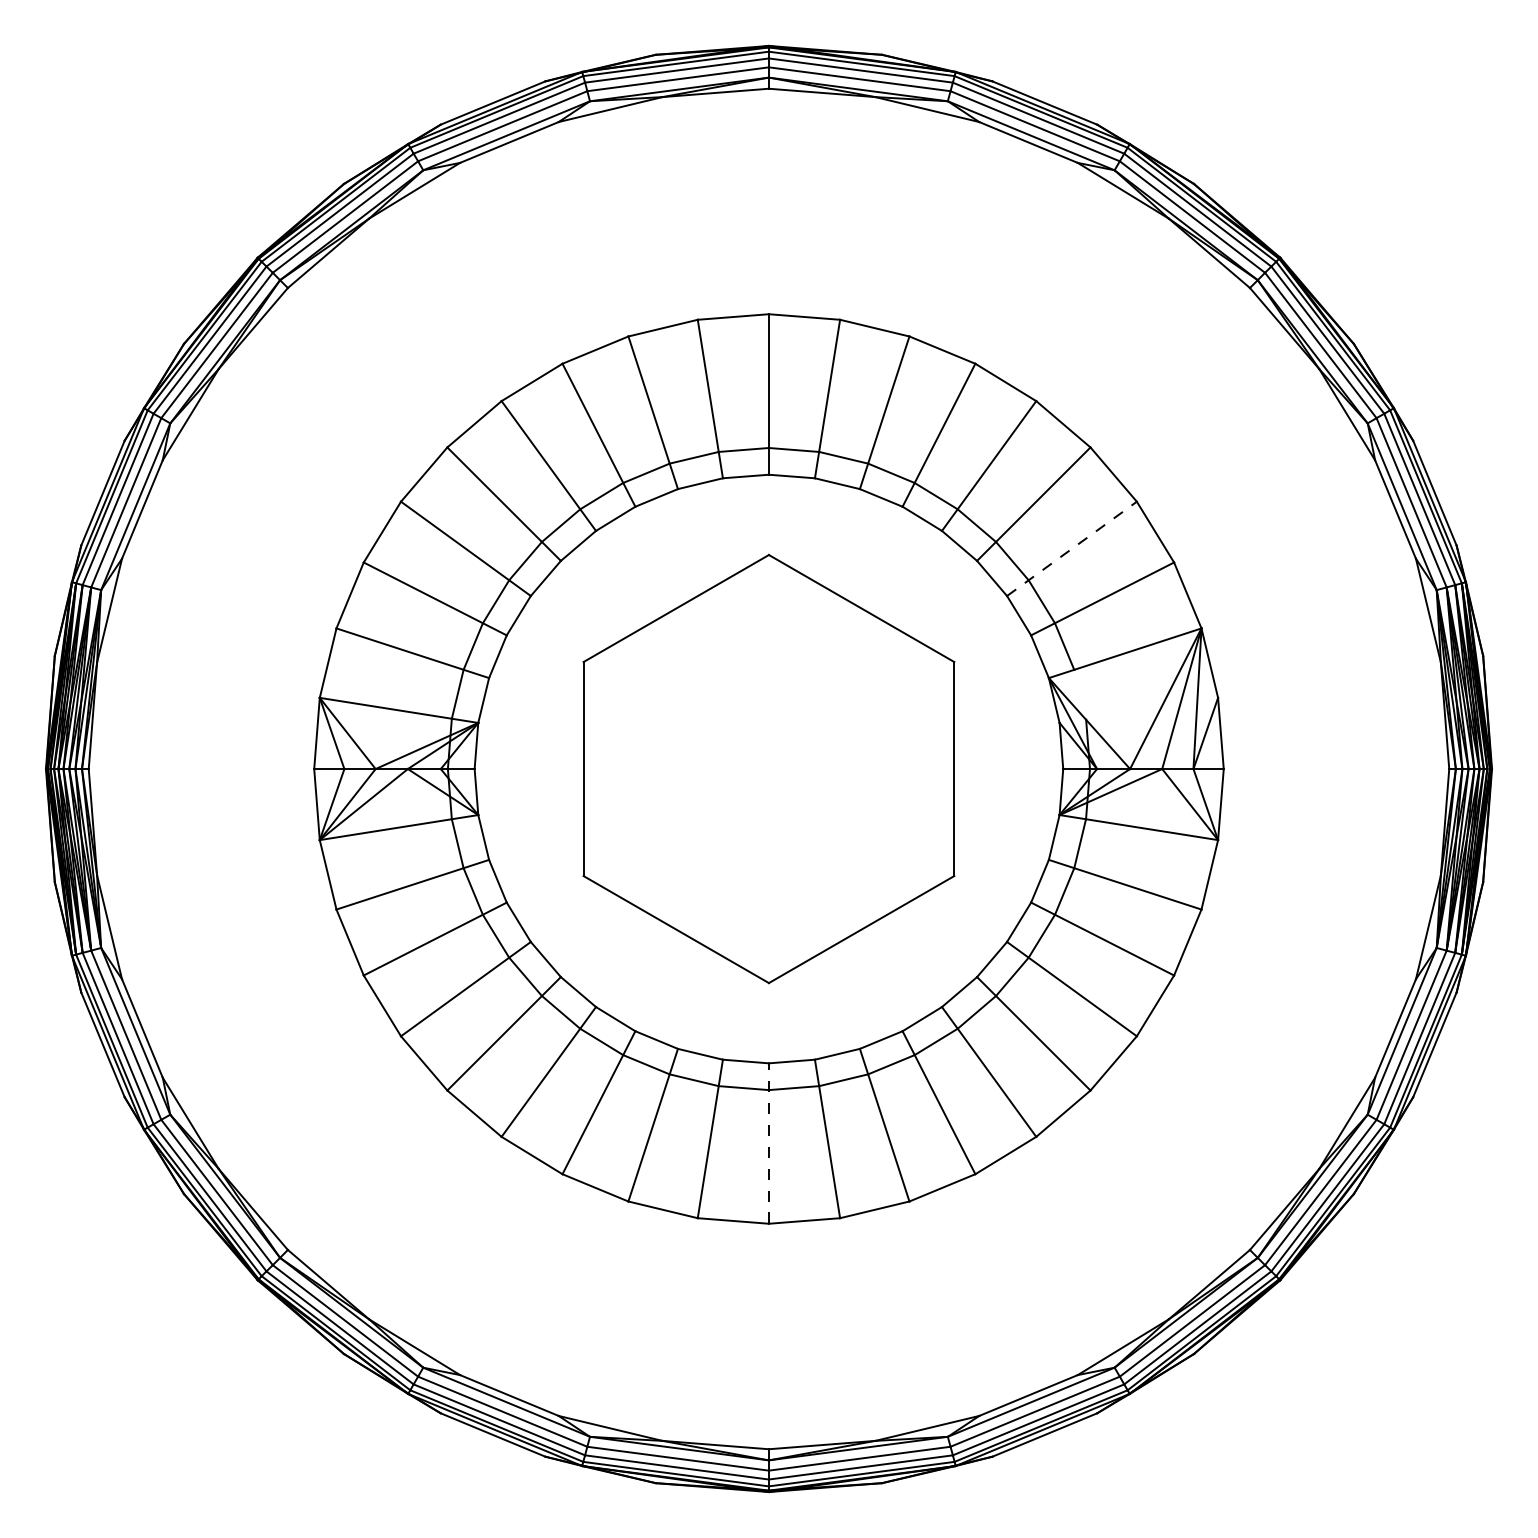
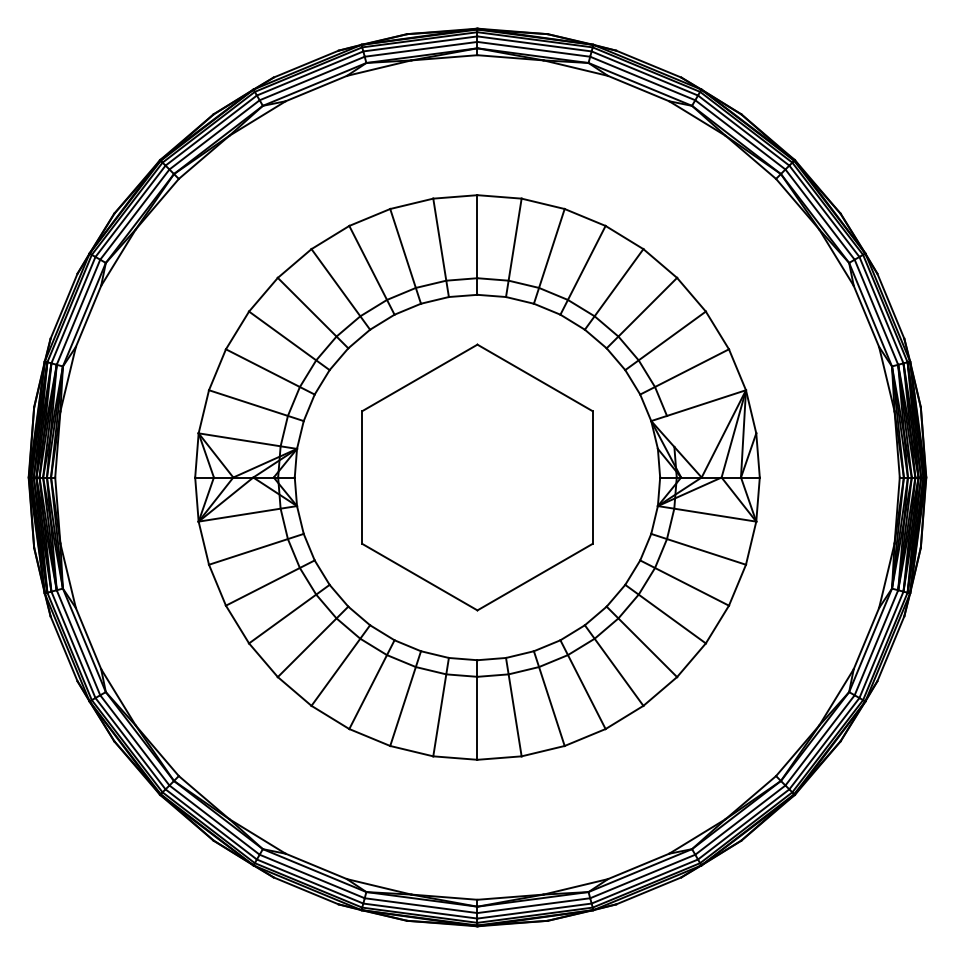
line: (1071, 548) -> (665, 340), dashed -> solid
line: (769, 1144) -> (477, 710), dashed -> solid

